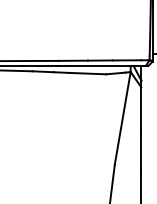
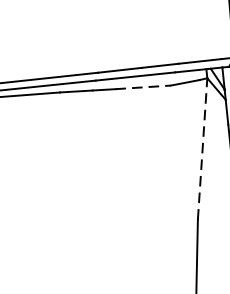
line: (88, 73) -> (144, 87), solid -> dashed
line: (122, 118) -> (202, 149), solid -> dashed

